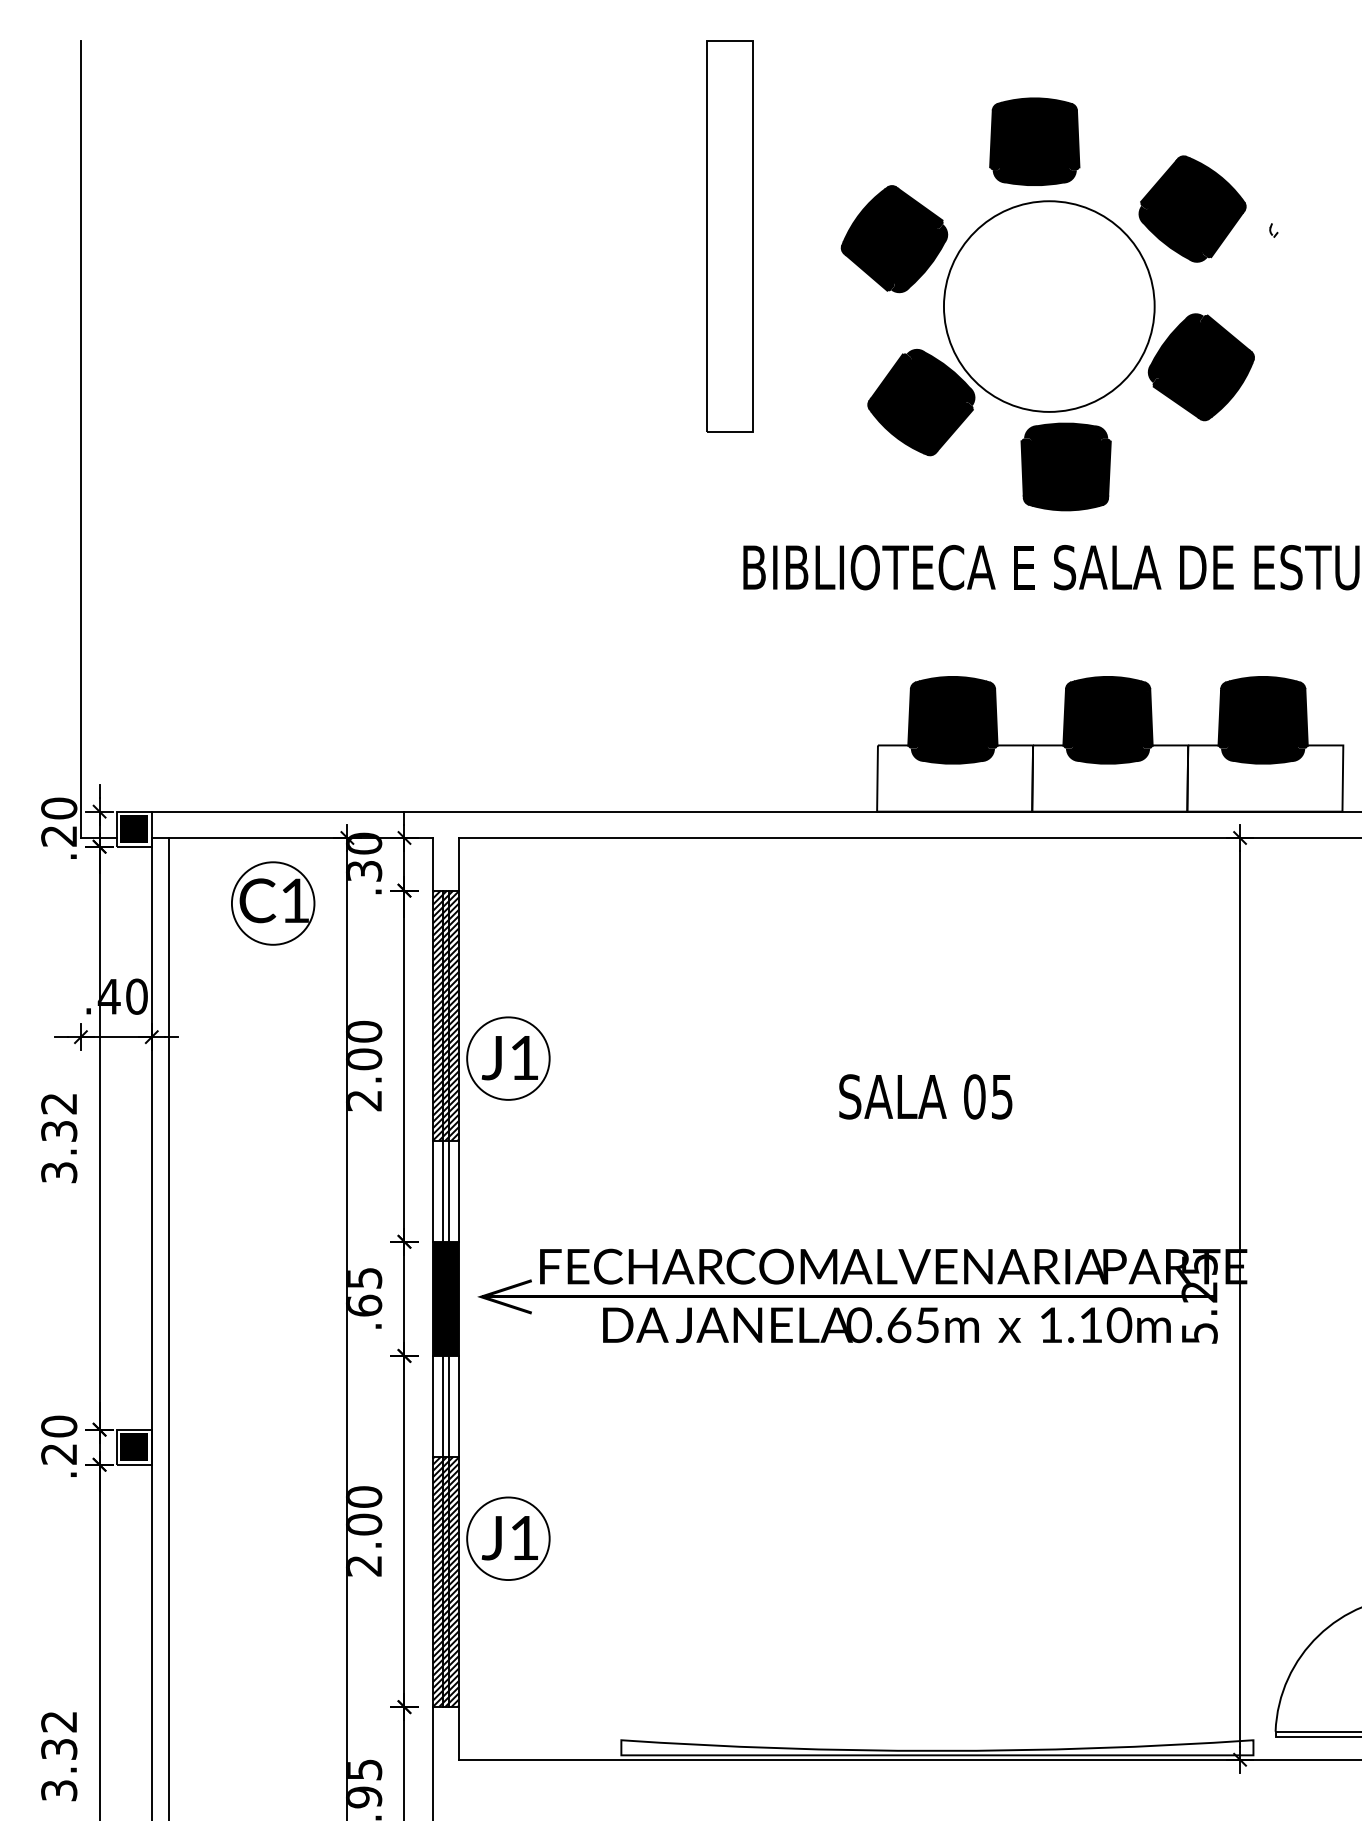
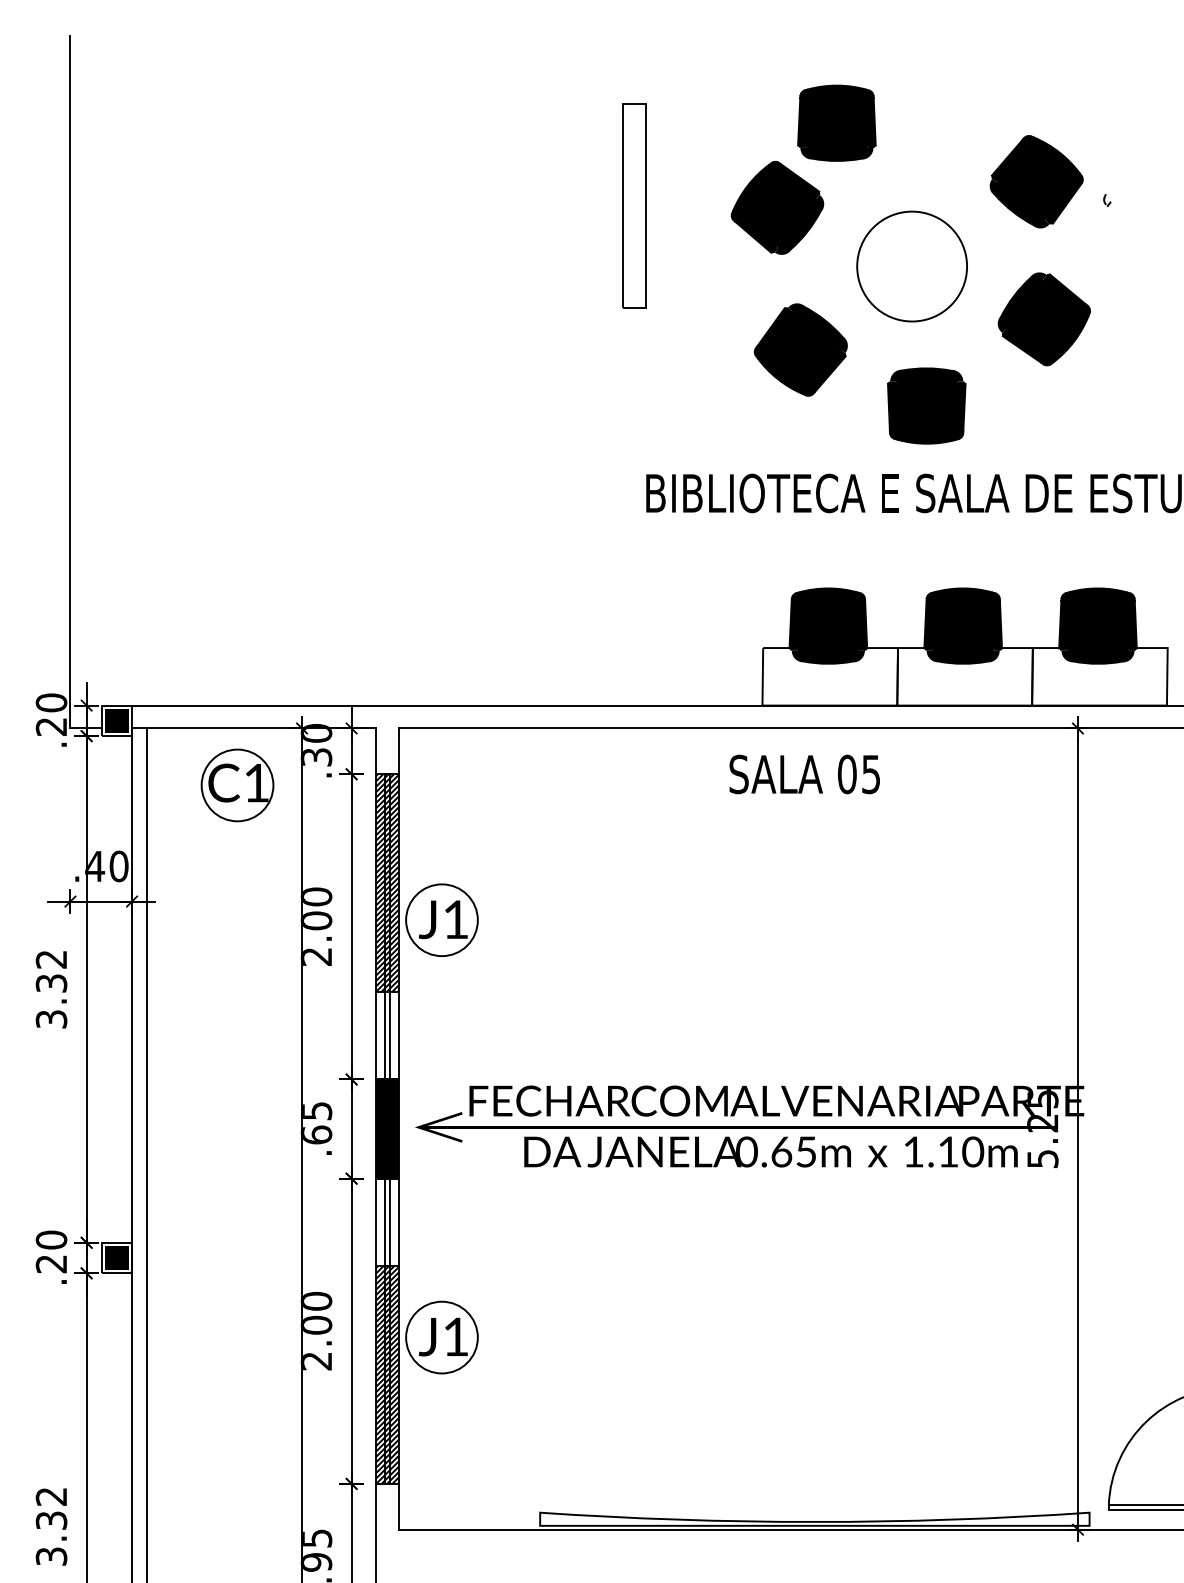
part: (1034, 141) -> (836, 123), moved
part: (729, 236) -> (634, 205), size x0.6
circle: (1048, 306) -> (911, 266), size x0.6
text: (925, 1096) -> (804, 774), moved

